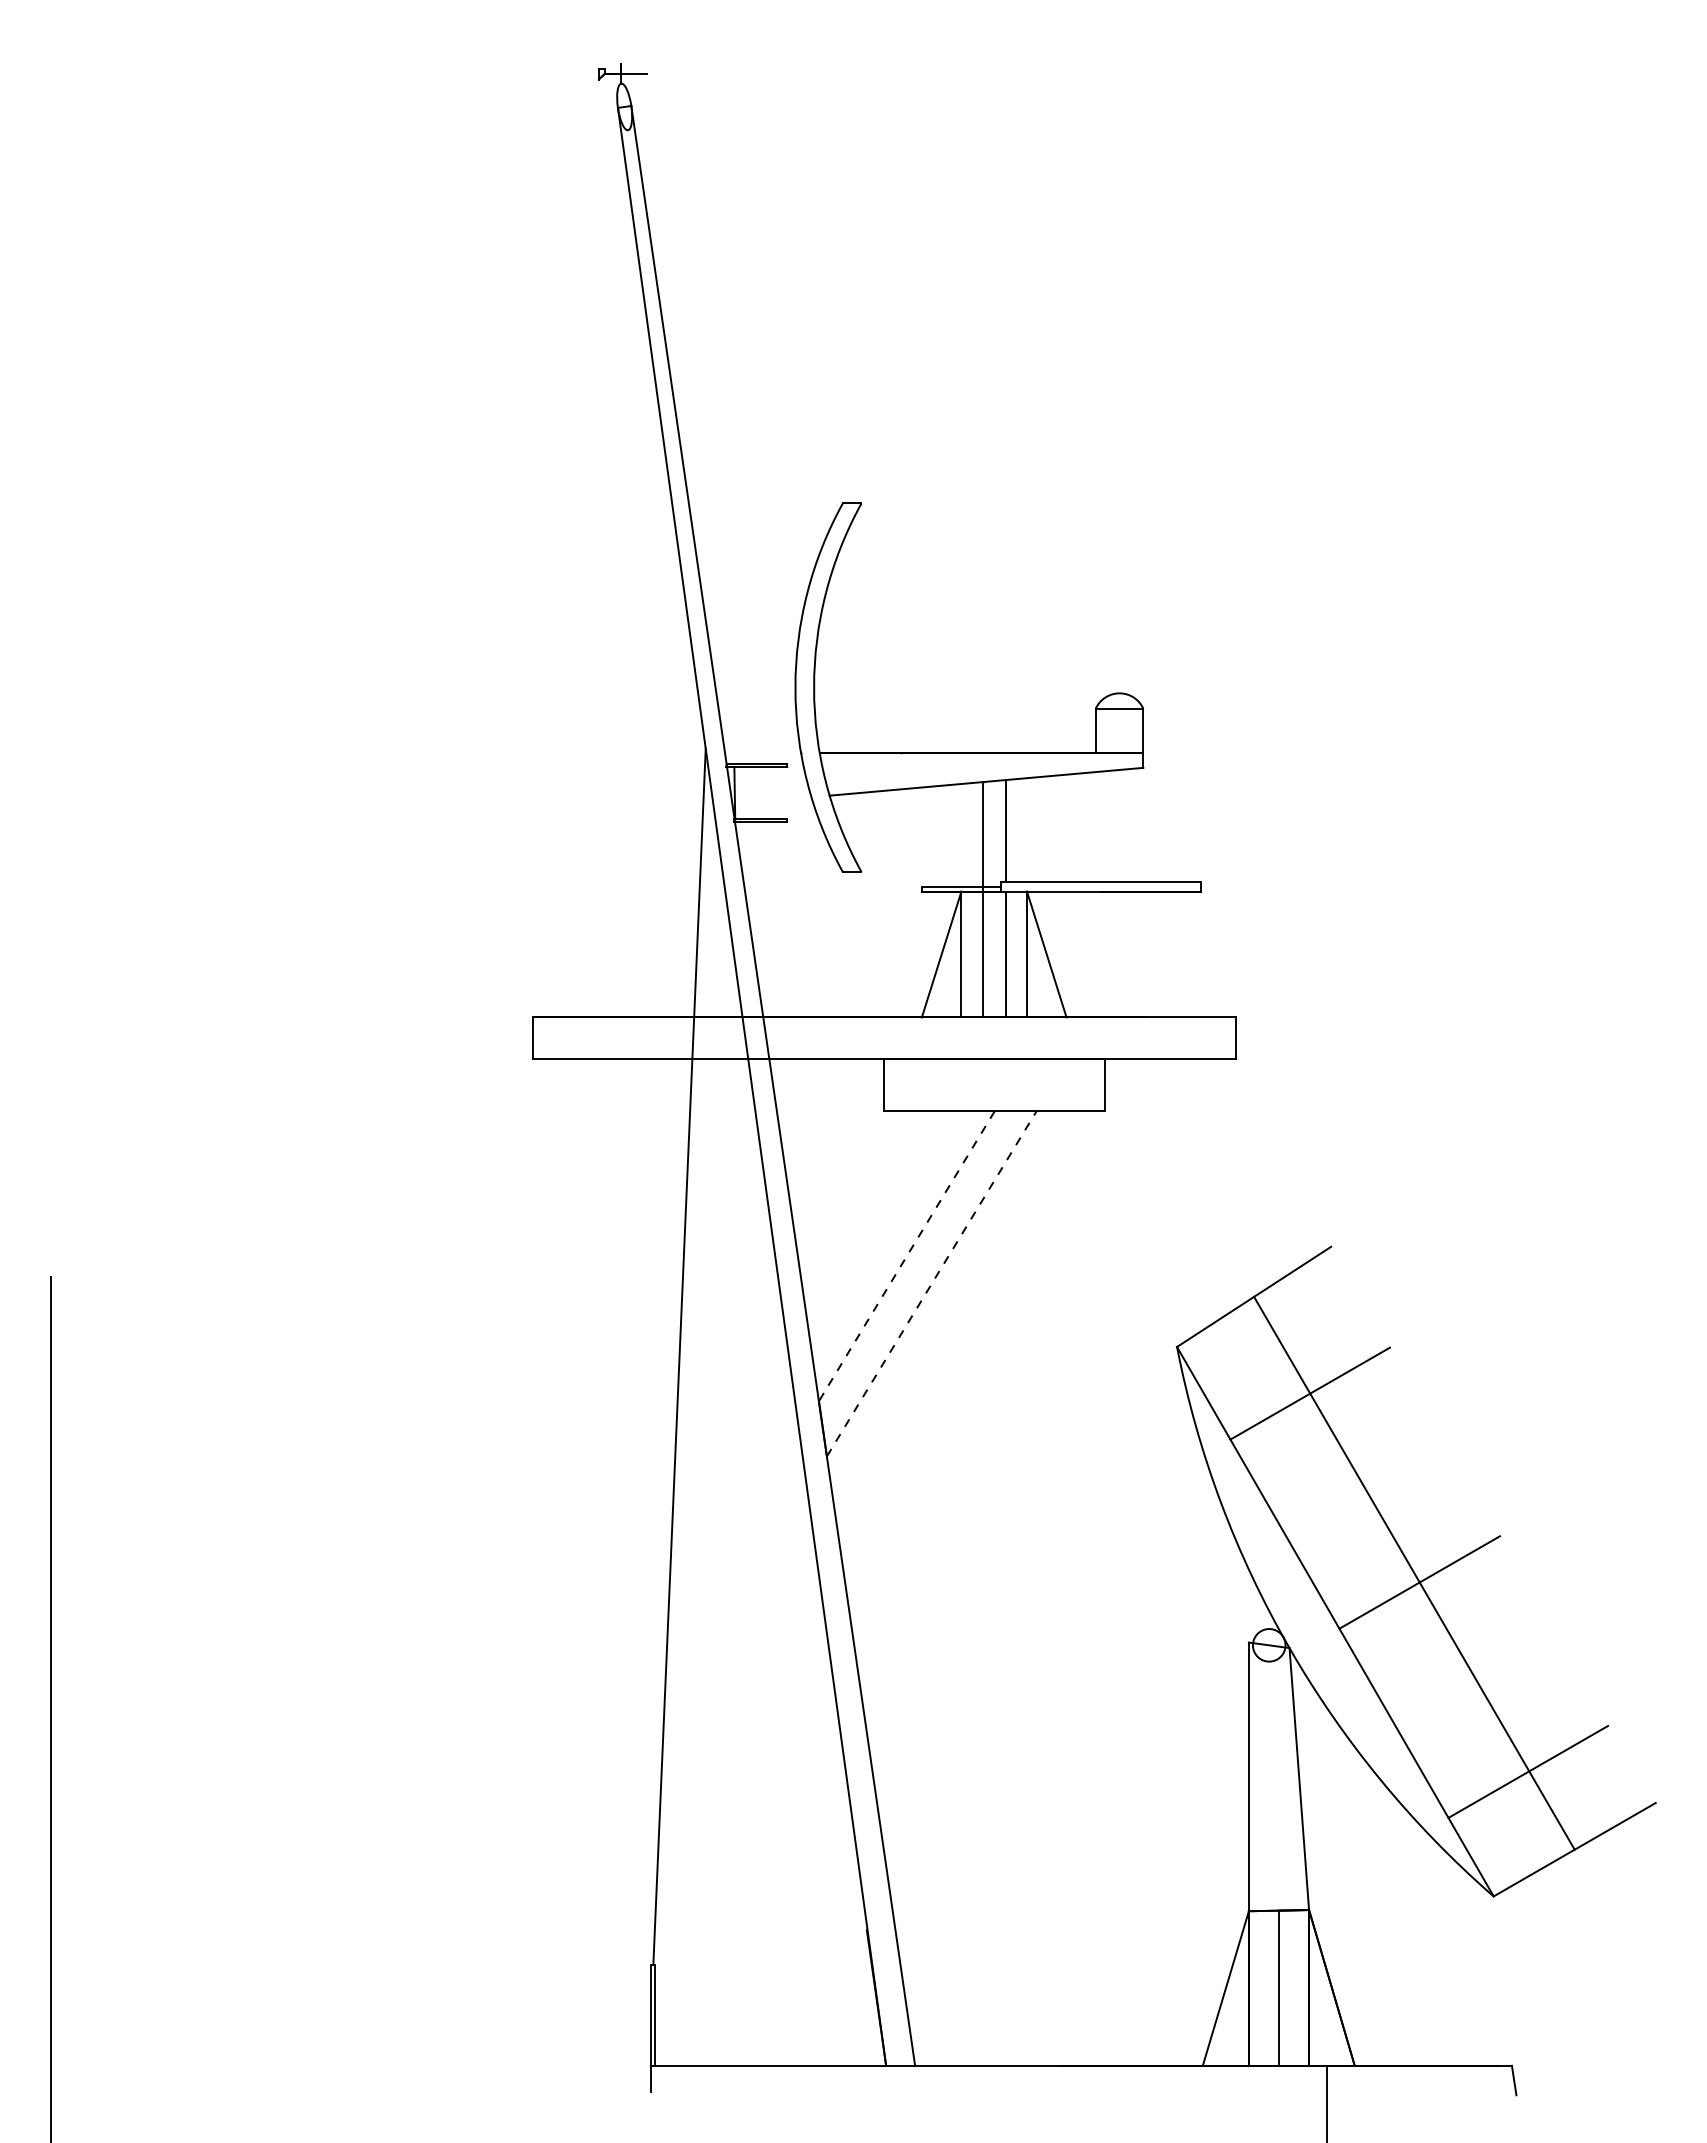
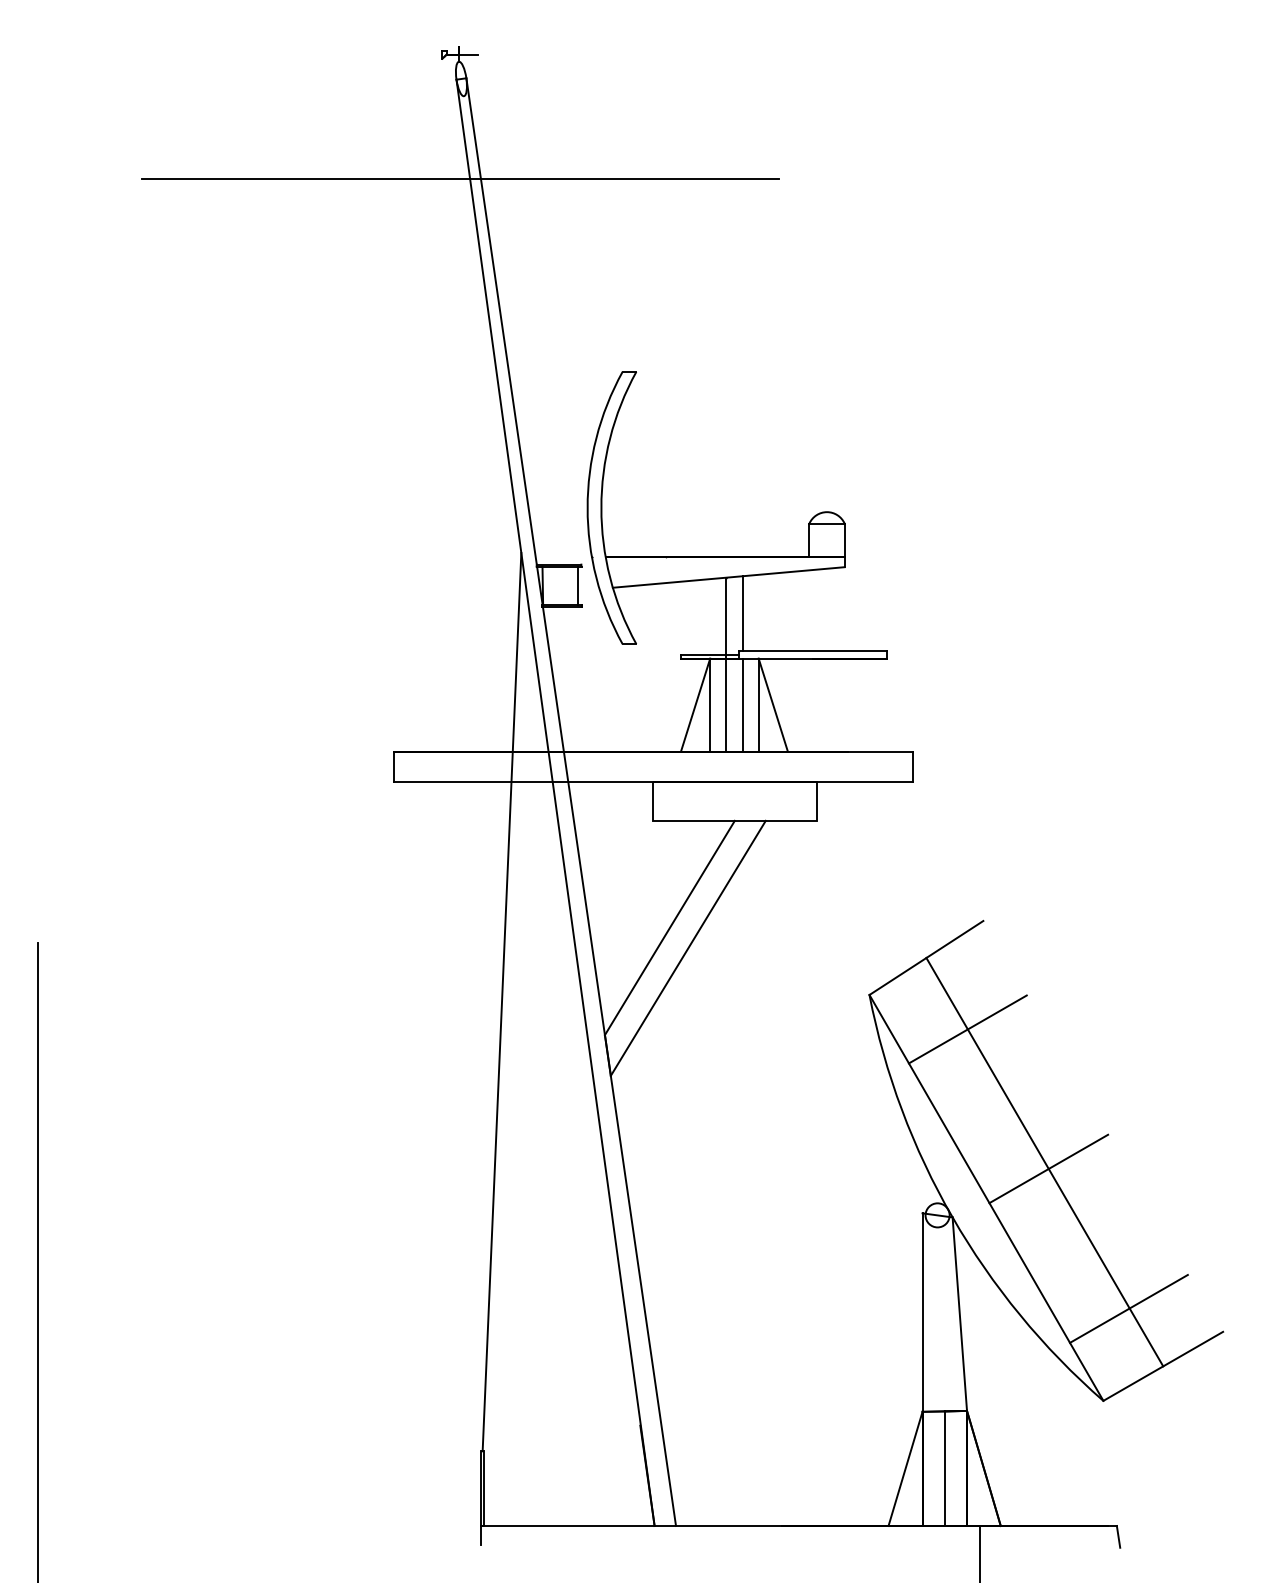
line: (623, 242) -> (460, 179), added
line: (782, 793) -> (578, 586), added
line: (906, 1256) -> (669, 928), dashed -> solid
line: (931, 1283) -> (688, 948), dashed -> solid

